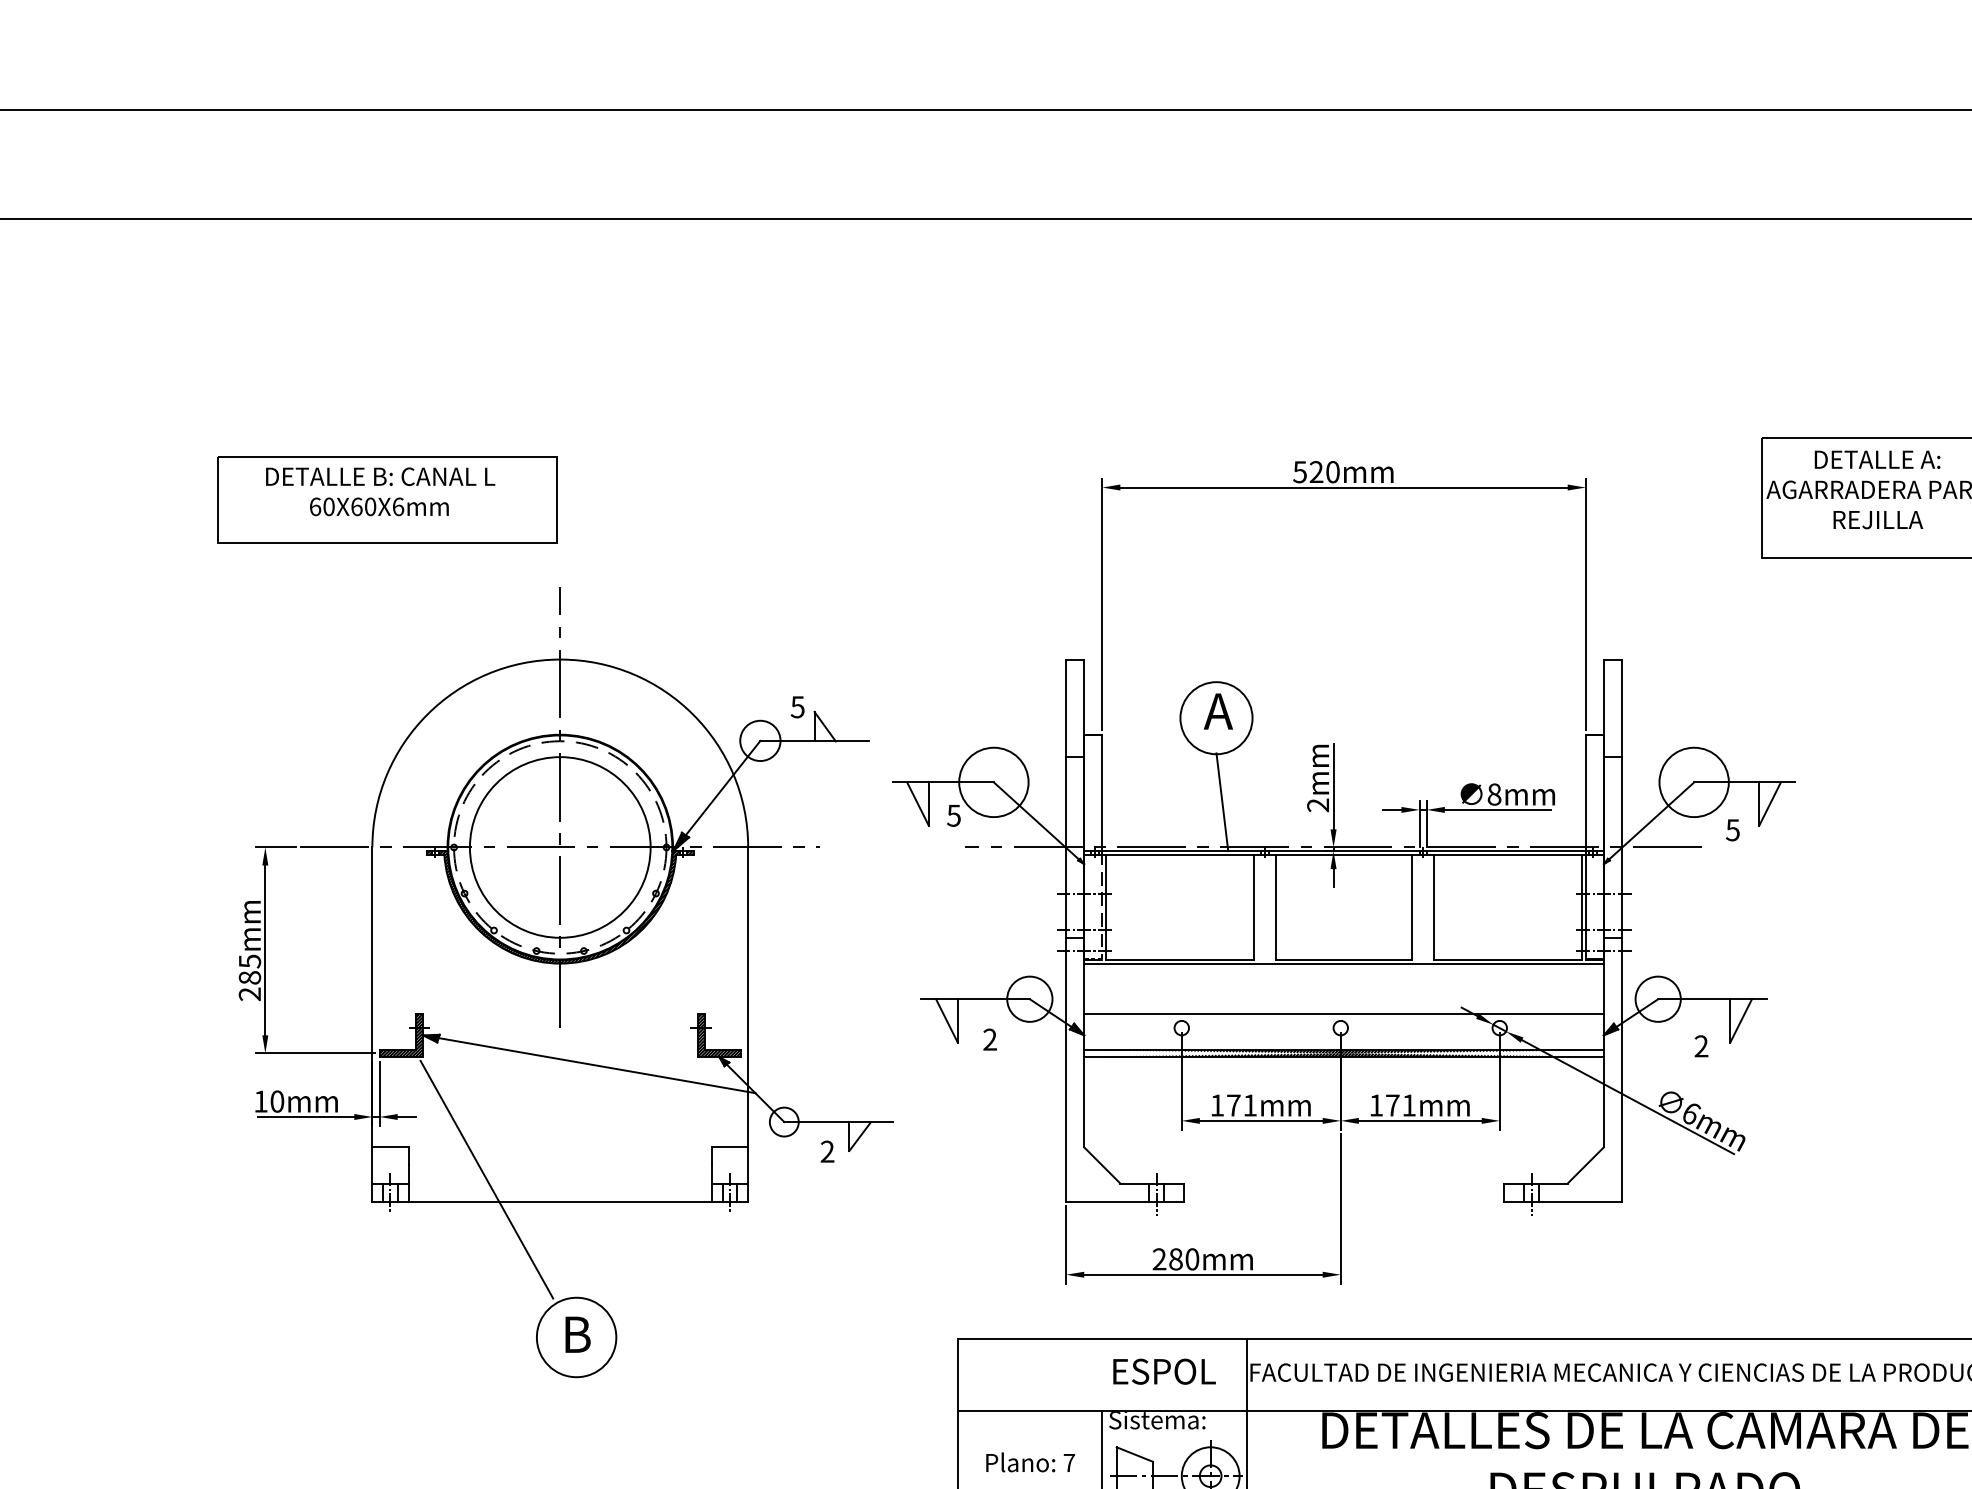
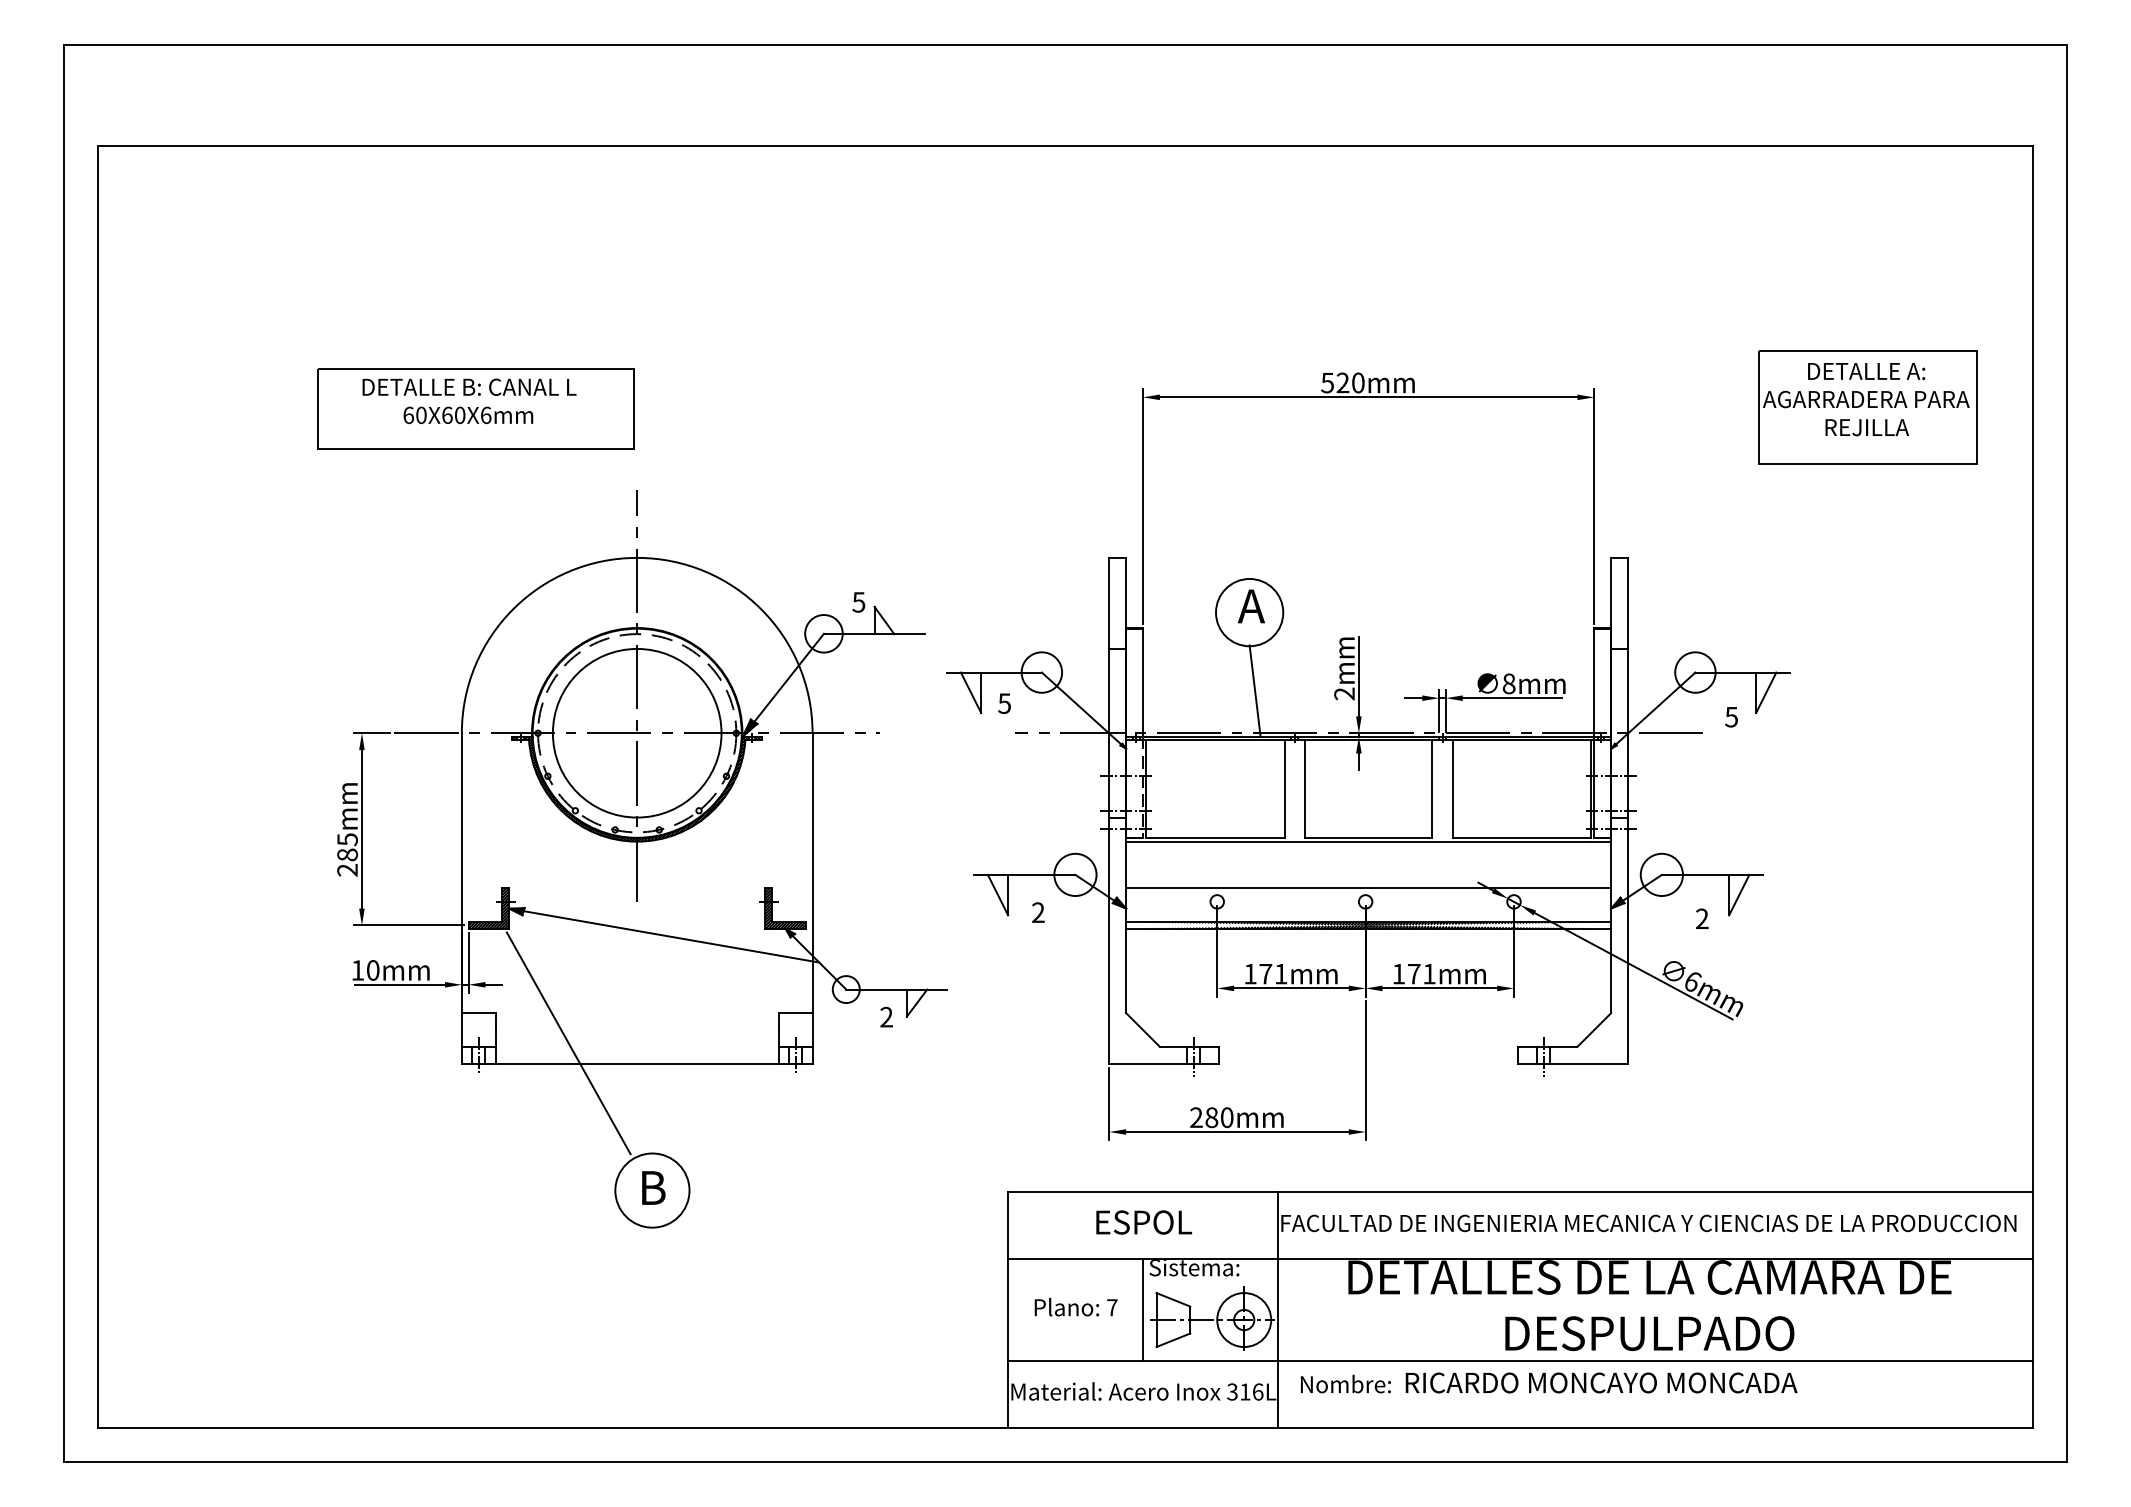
circle: (993, 782) -> (1041, 672), size x0.62
circle: (1694, 782) -> (1695, 672), size x0.62
text: (1163, 1371) -> (1143, 1222), moved

